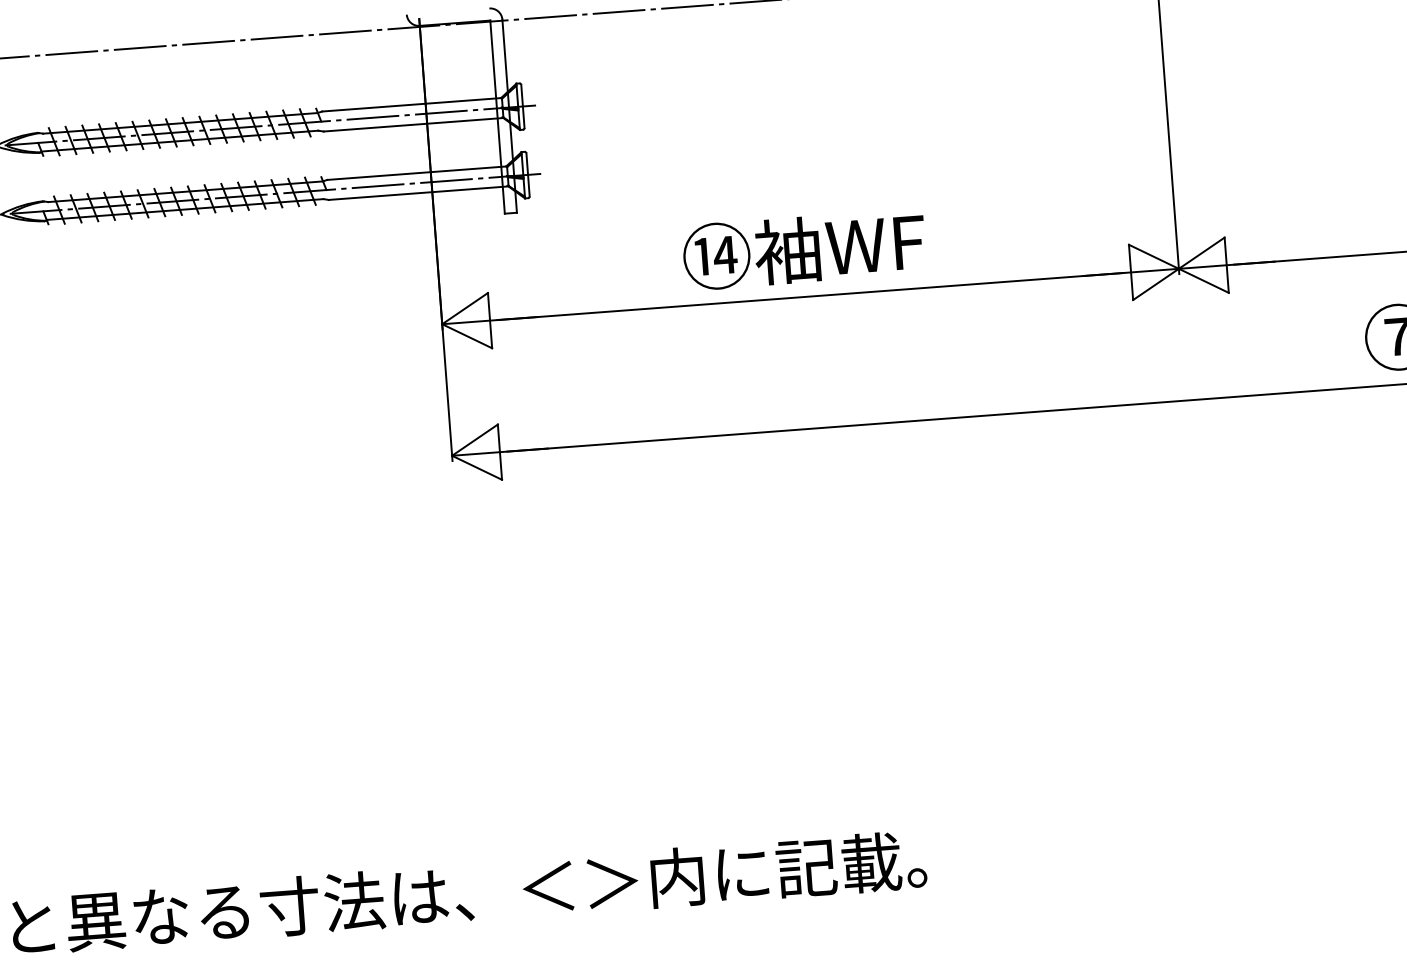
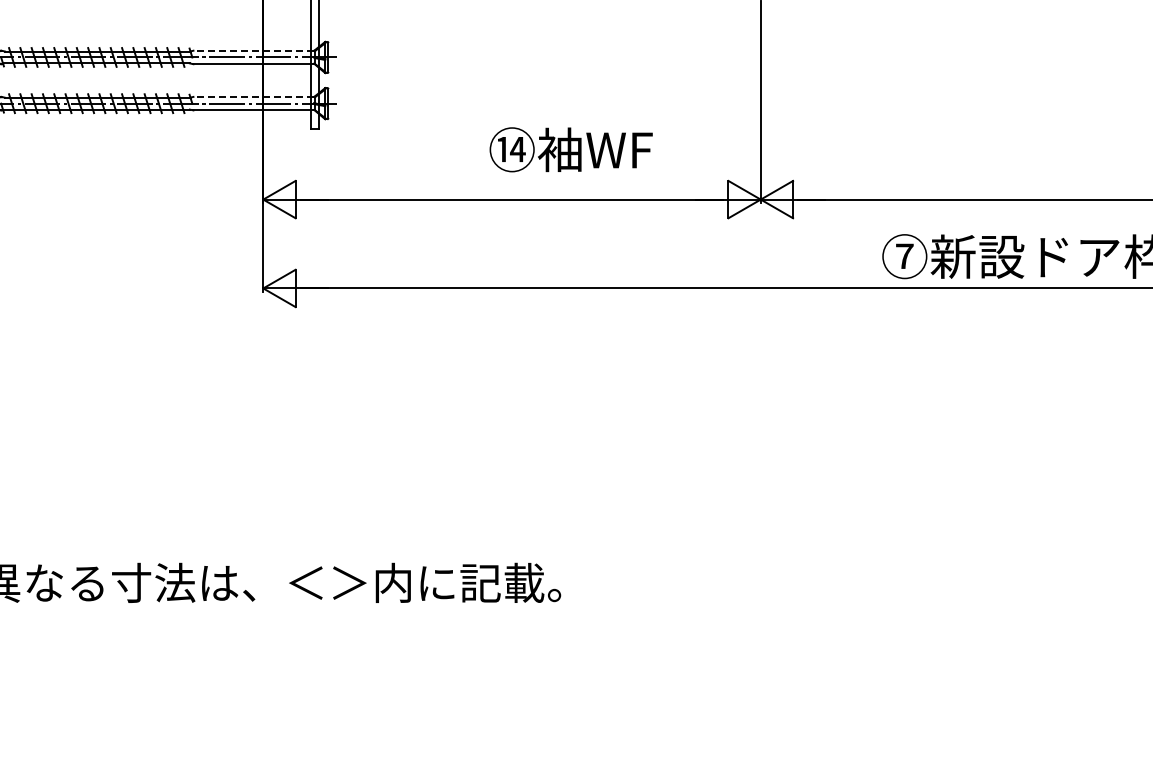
line: (411, 104) -> (253, 50), solid -> dashed
line: (416, 172) -> (253, 96), solid -> dashed
text: (803, 249) -> (570, 149), moved

